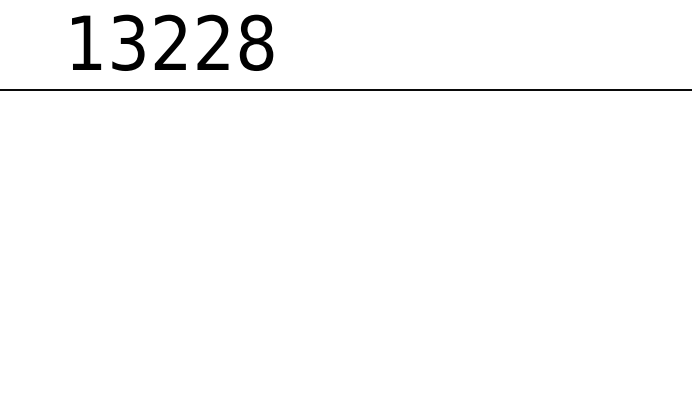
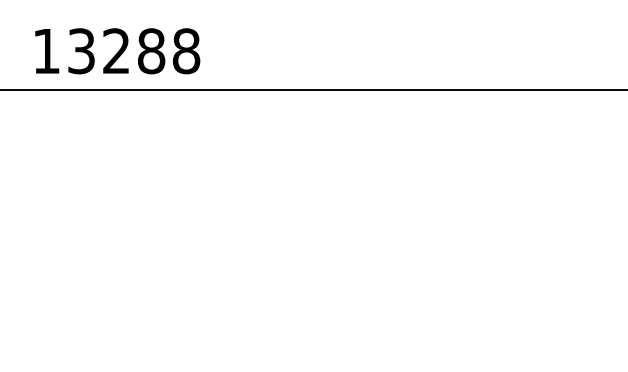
text: (213, 43) -> (151, 51), 13228 -> 13288

